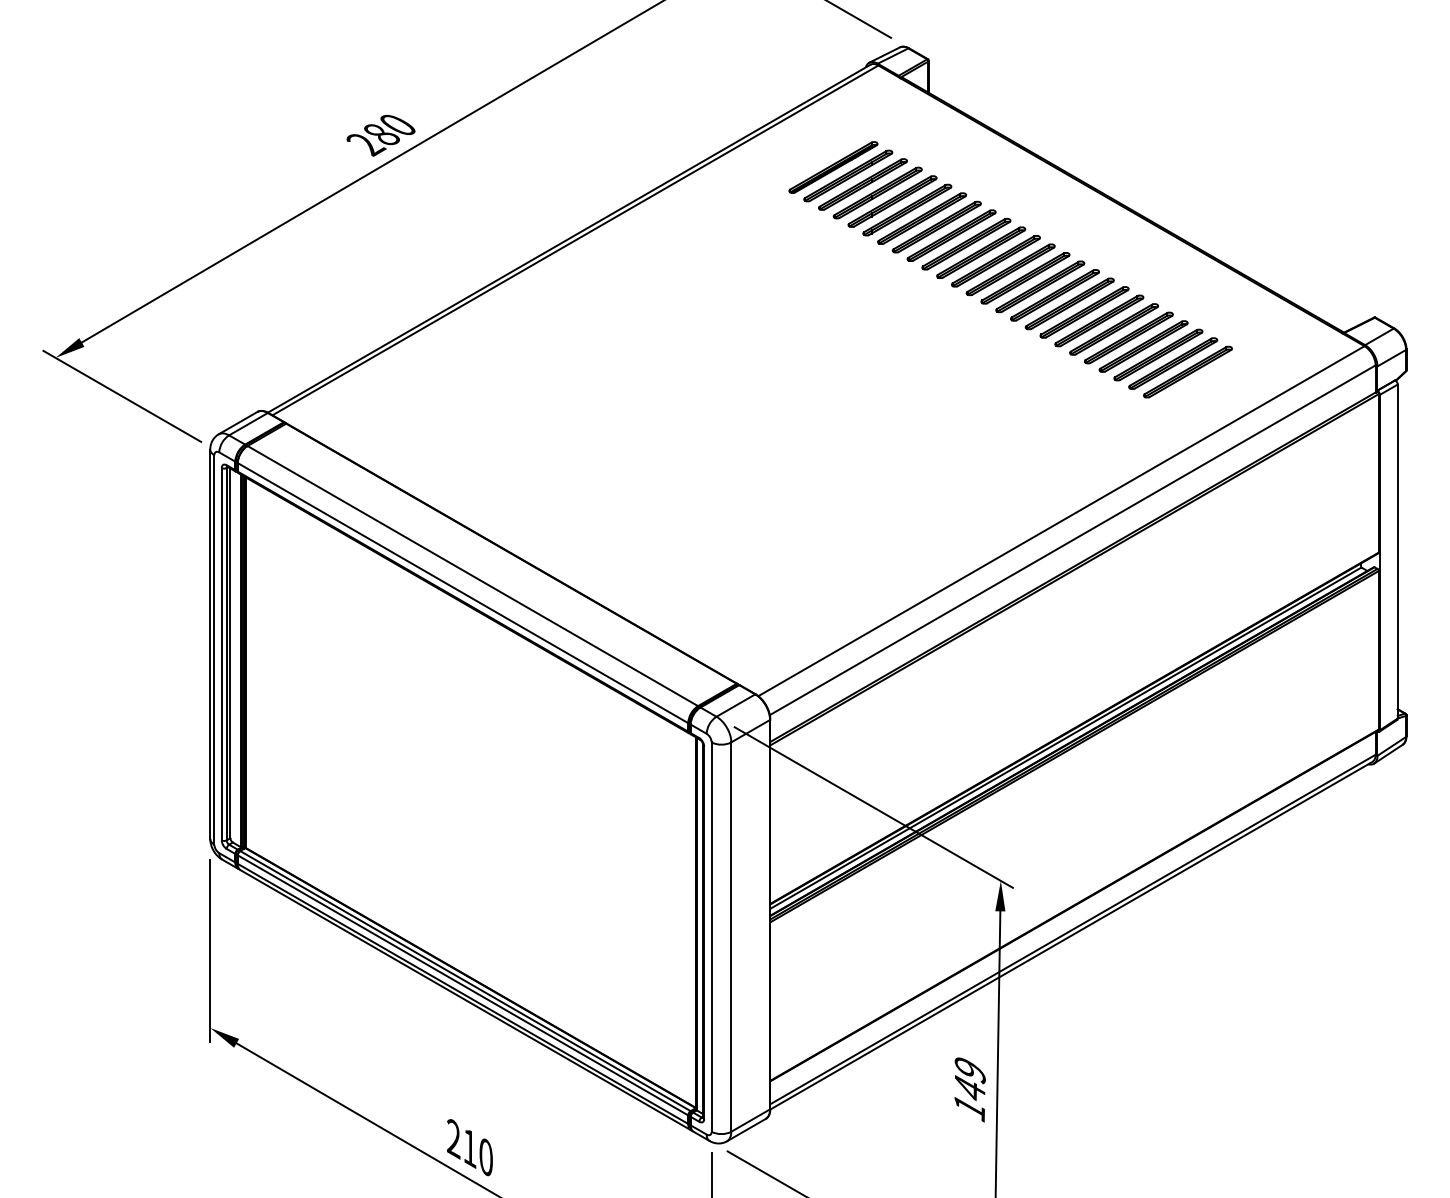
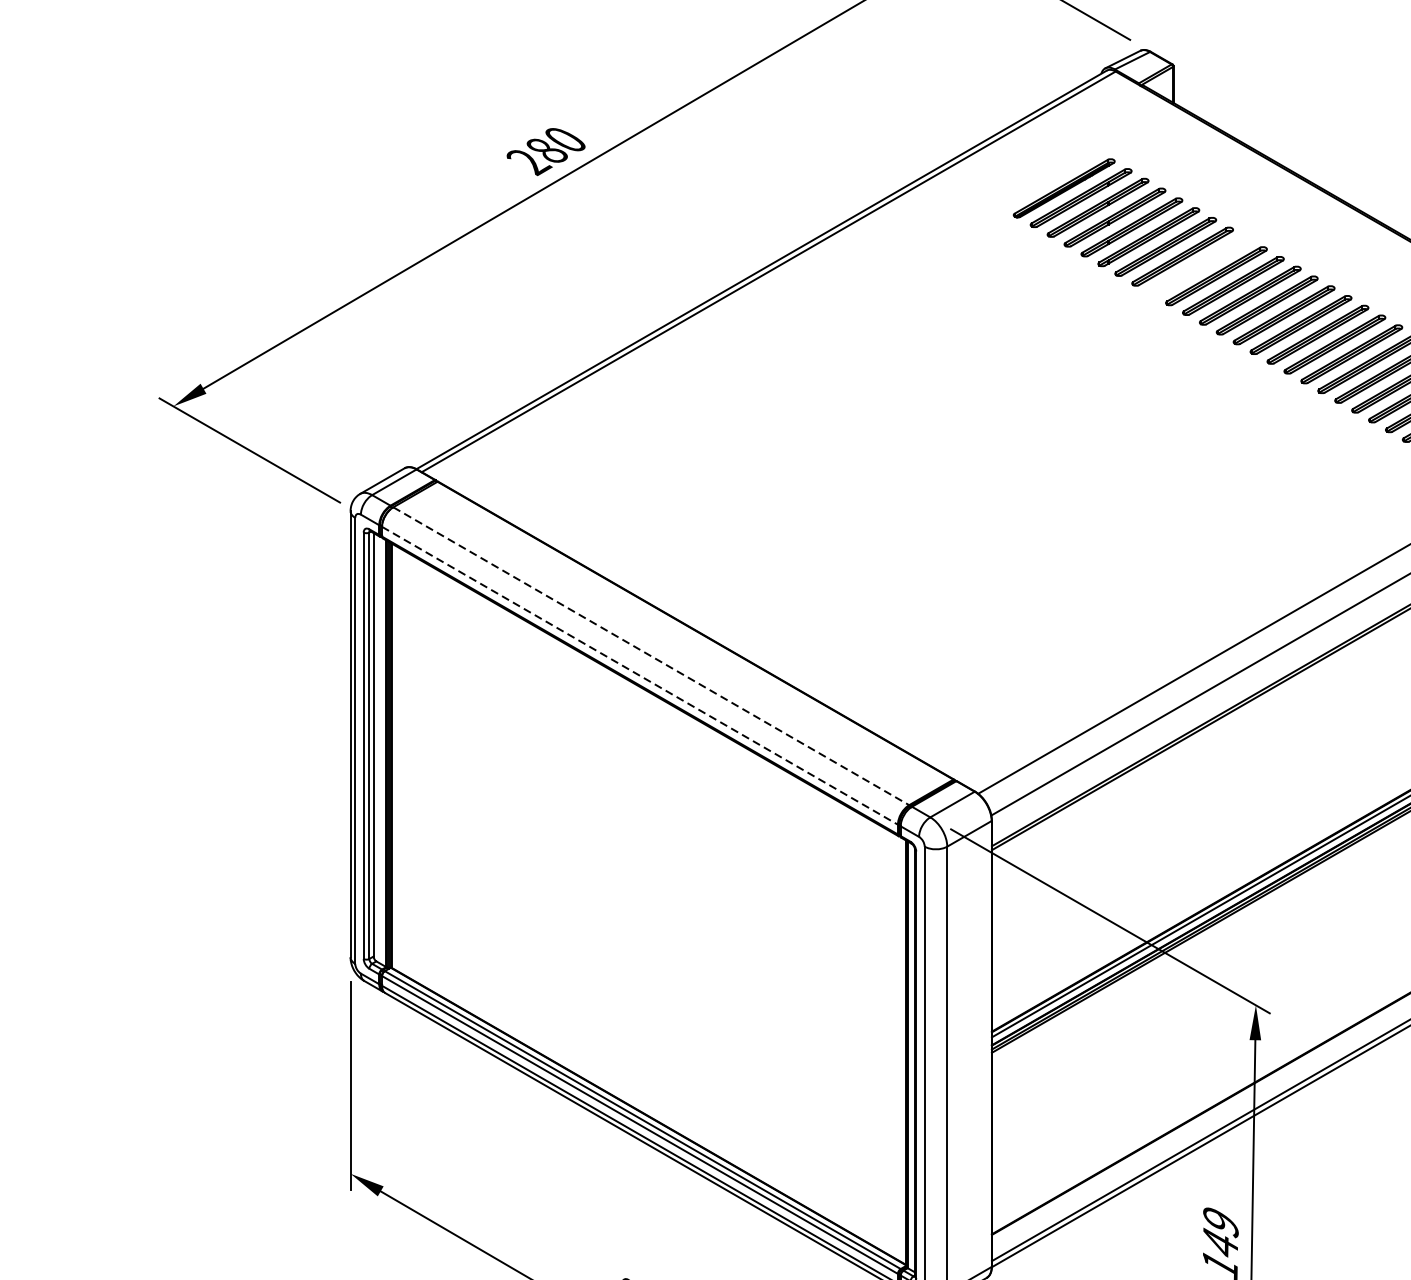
part: (951, 235) -> (1199, 266), removed
line: (473, 576) -> (652, 656), solid -> dashed
line: (463, 593) -> (640, 676), solid -> dashed

